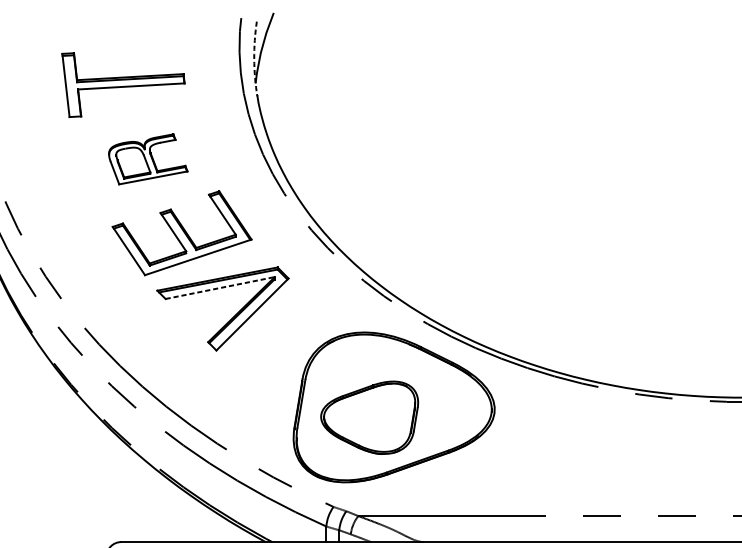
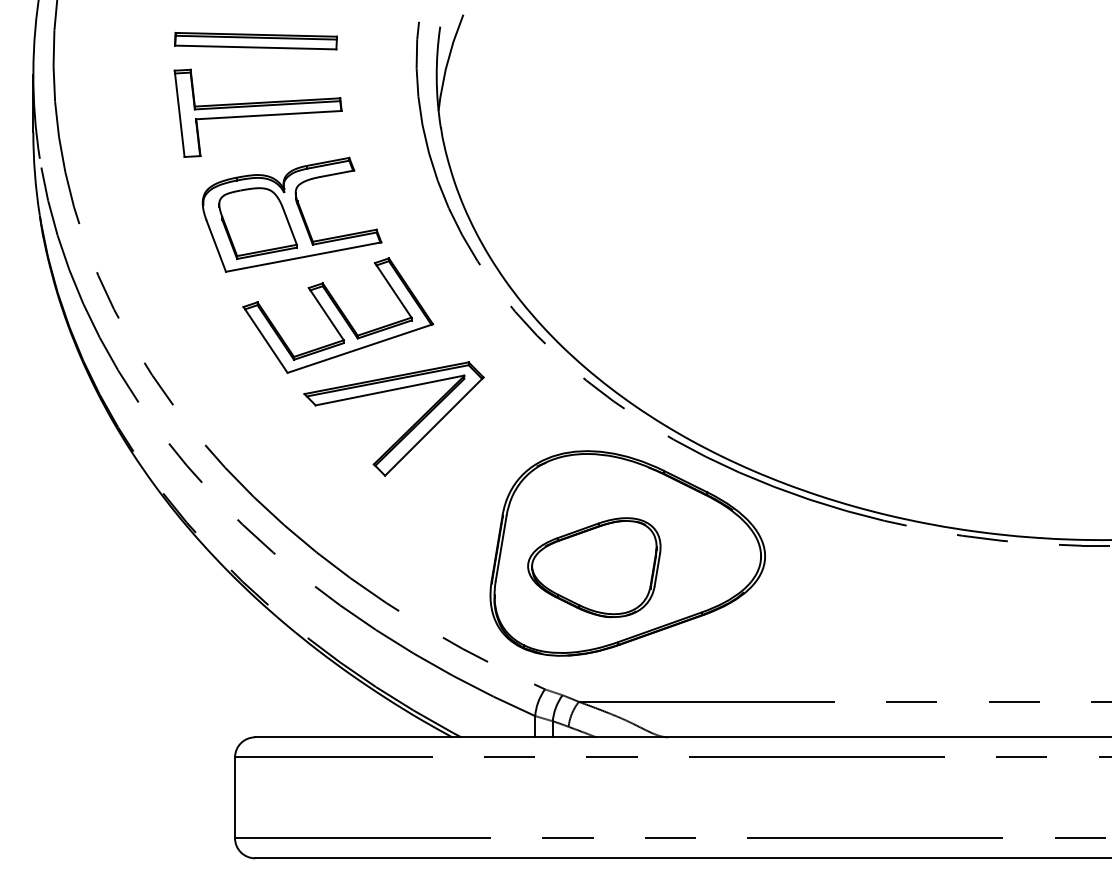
part: (121, 32) -> (255, 41), added
arc: (254, 58) -> (436, 77), dashed -> solid
part: (147, 159) -> (291, 214), size x1.67
line: (219, 288) -> (389, 390), dashed -> solid

